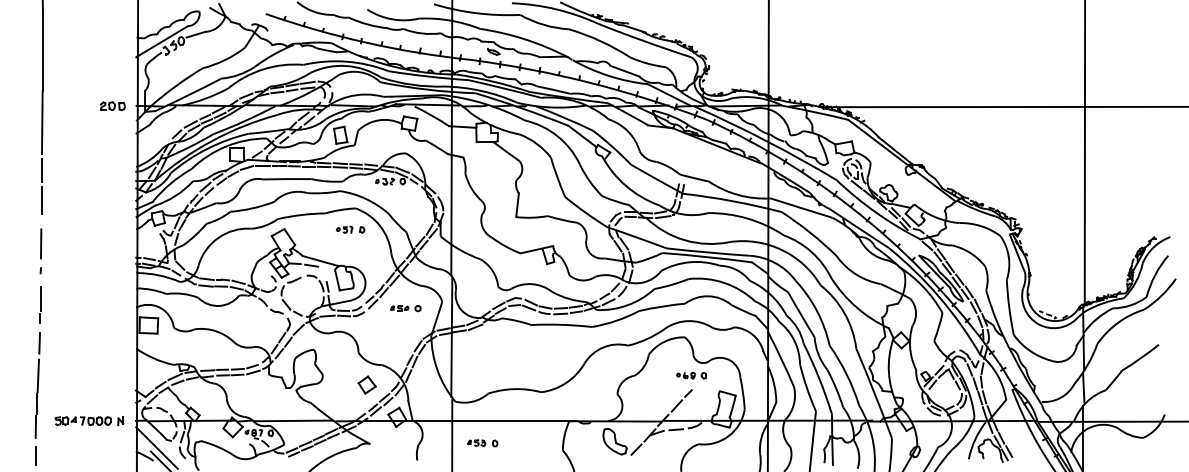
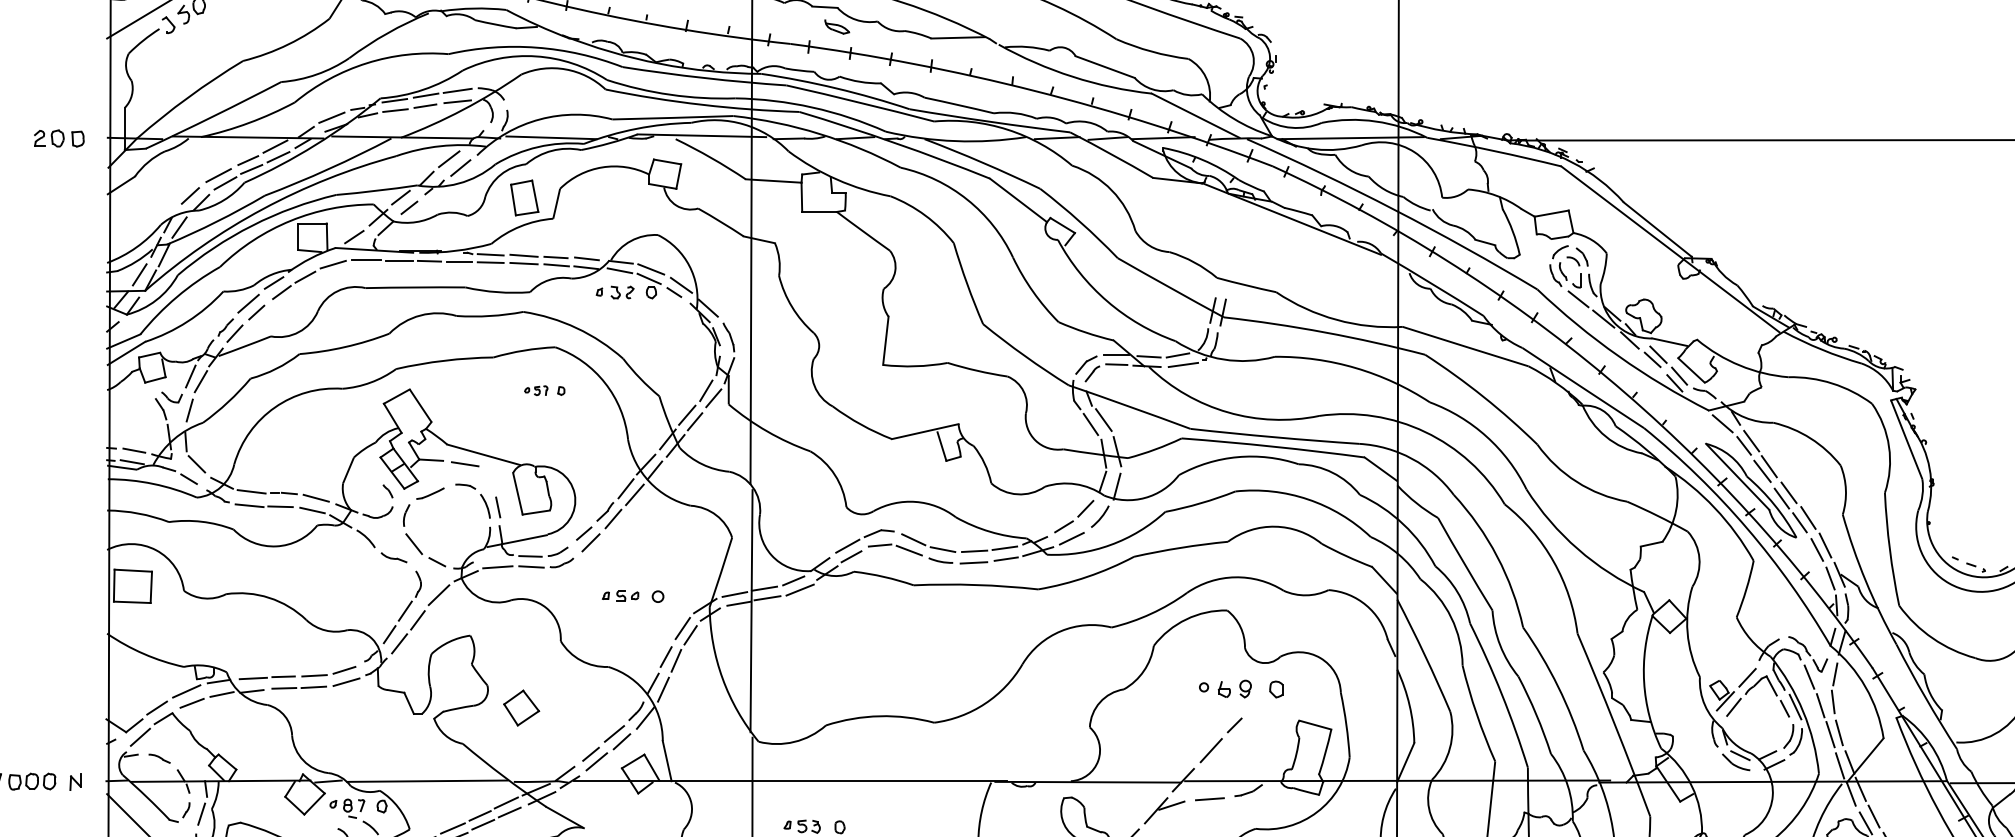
part: (350, 229) -> (544, 390), size x0.7
part: (405, 308) -> (632, 596), moved
part: (691, 375) -> (1241, 688), size x1.4
part: (366, 384) -> (520, 706), moved

